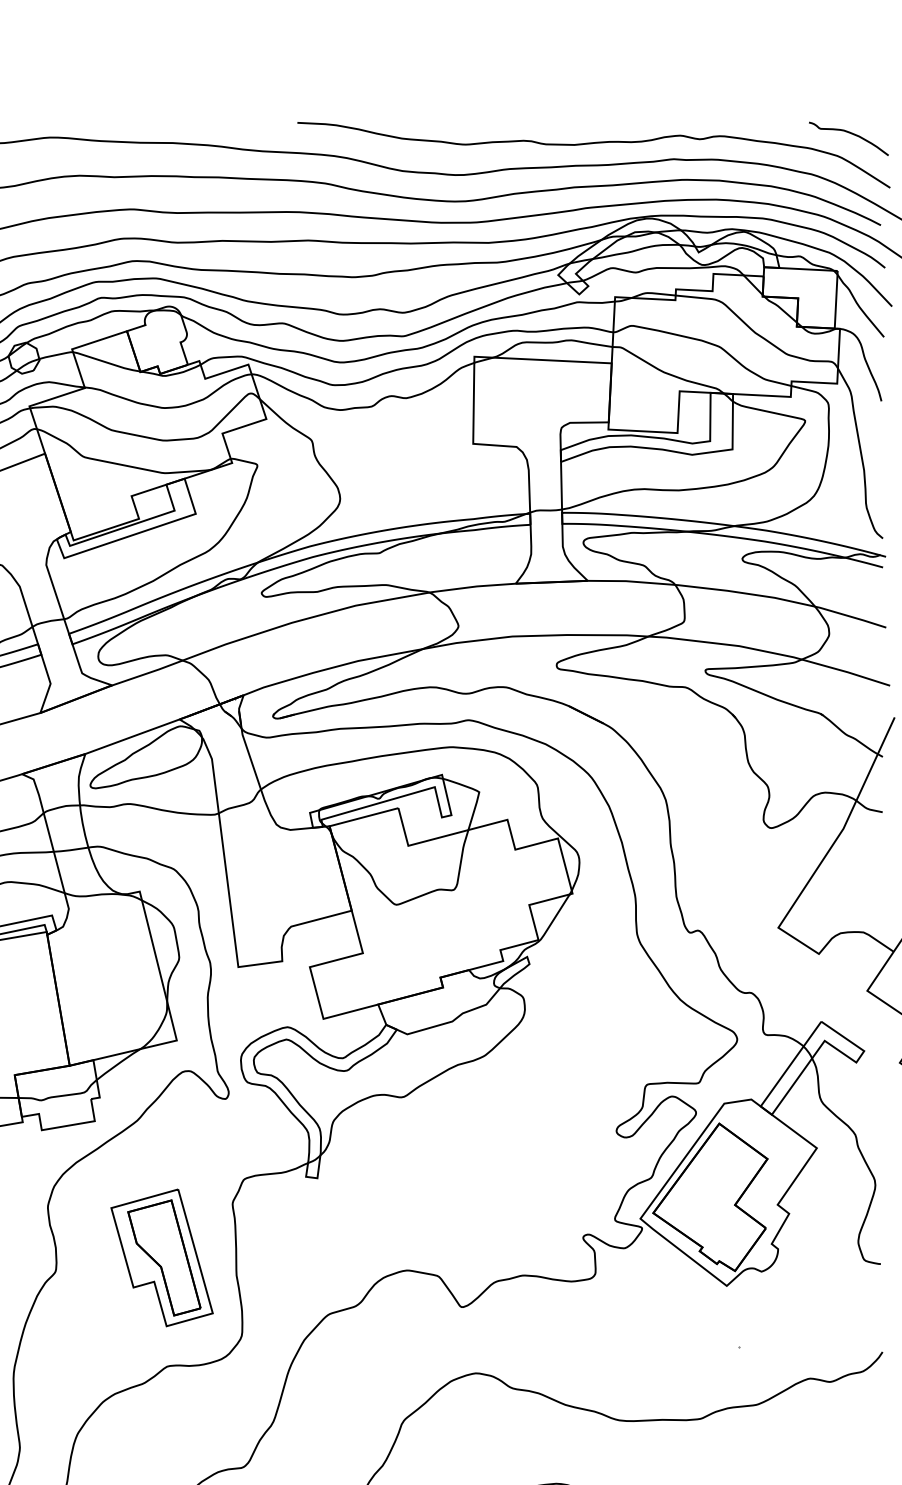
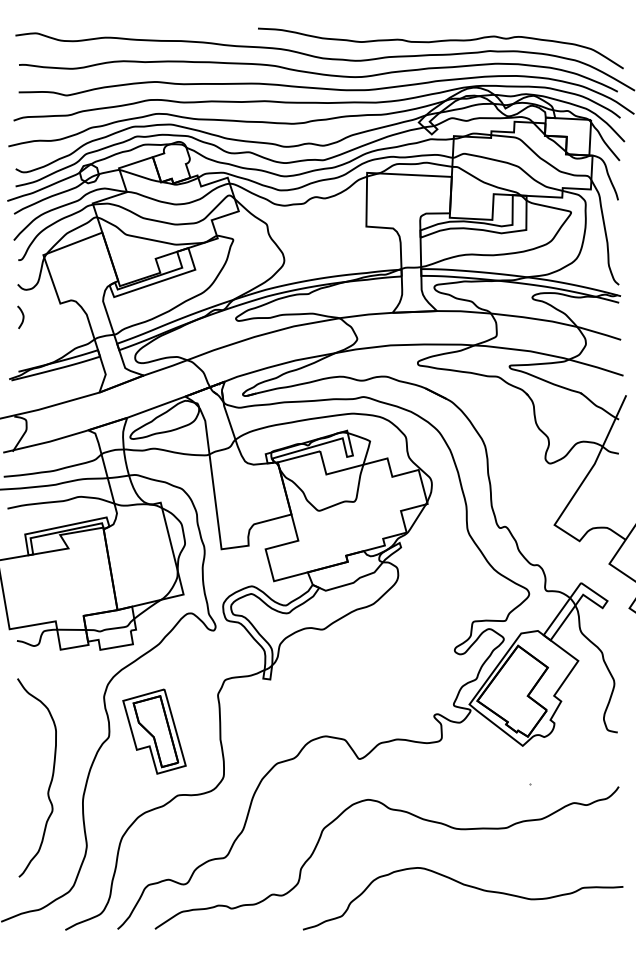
curve: (847, 134) -> (597, 35), removed
part: (162, 1257) -> (154, 731), moved

